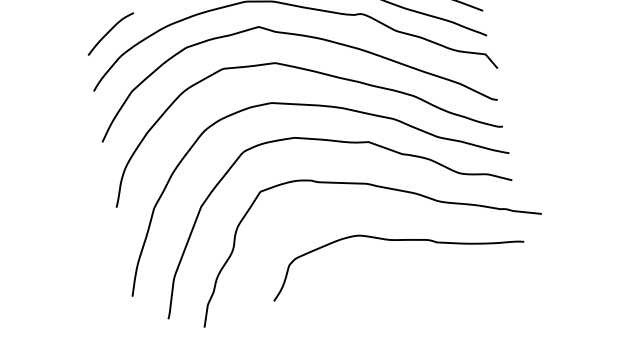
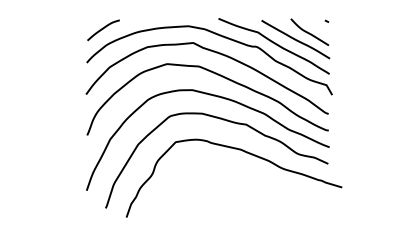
curve: (392, 242) -> (249, 187), removed

